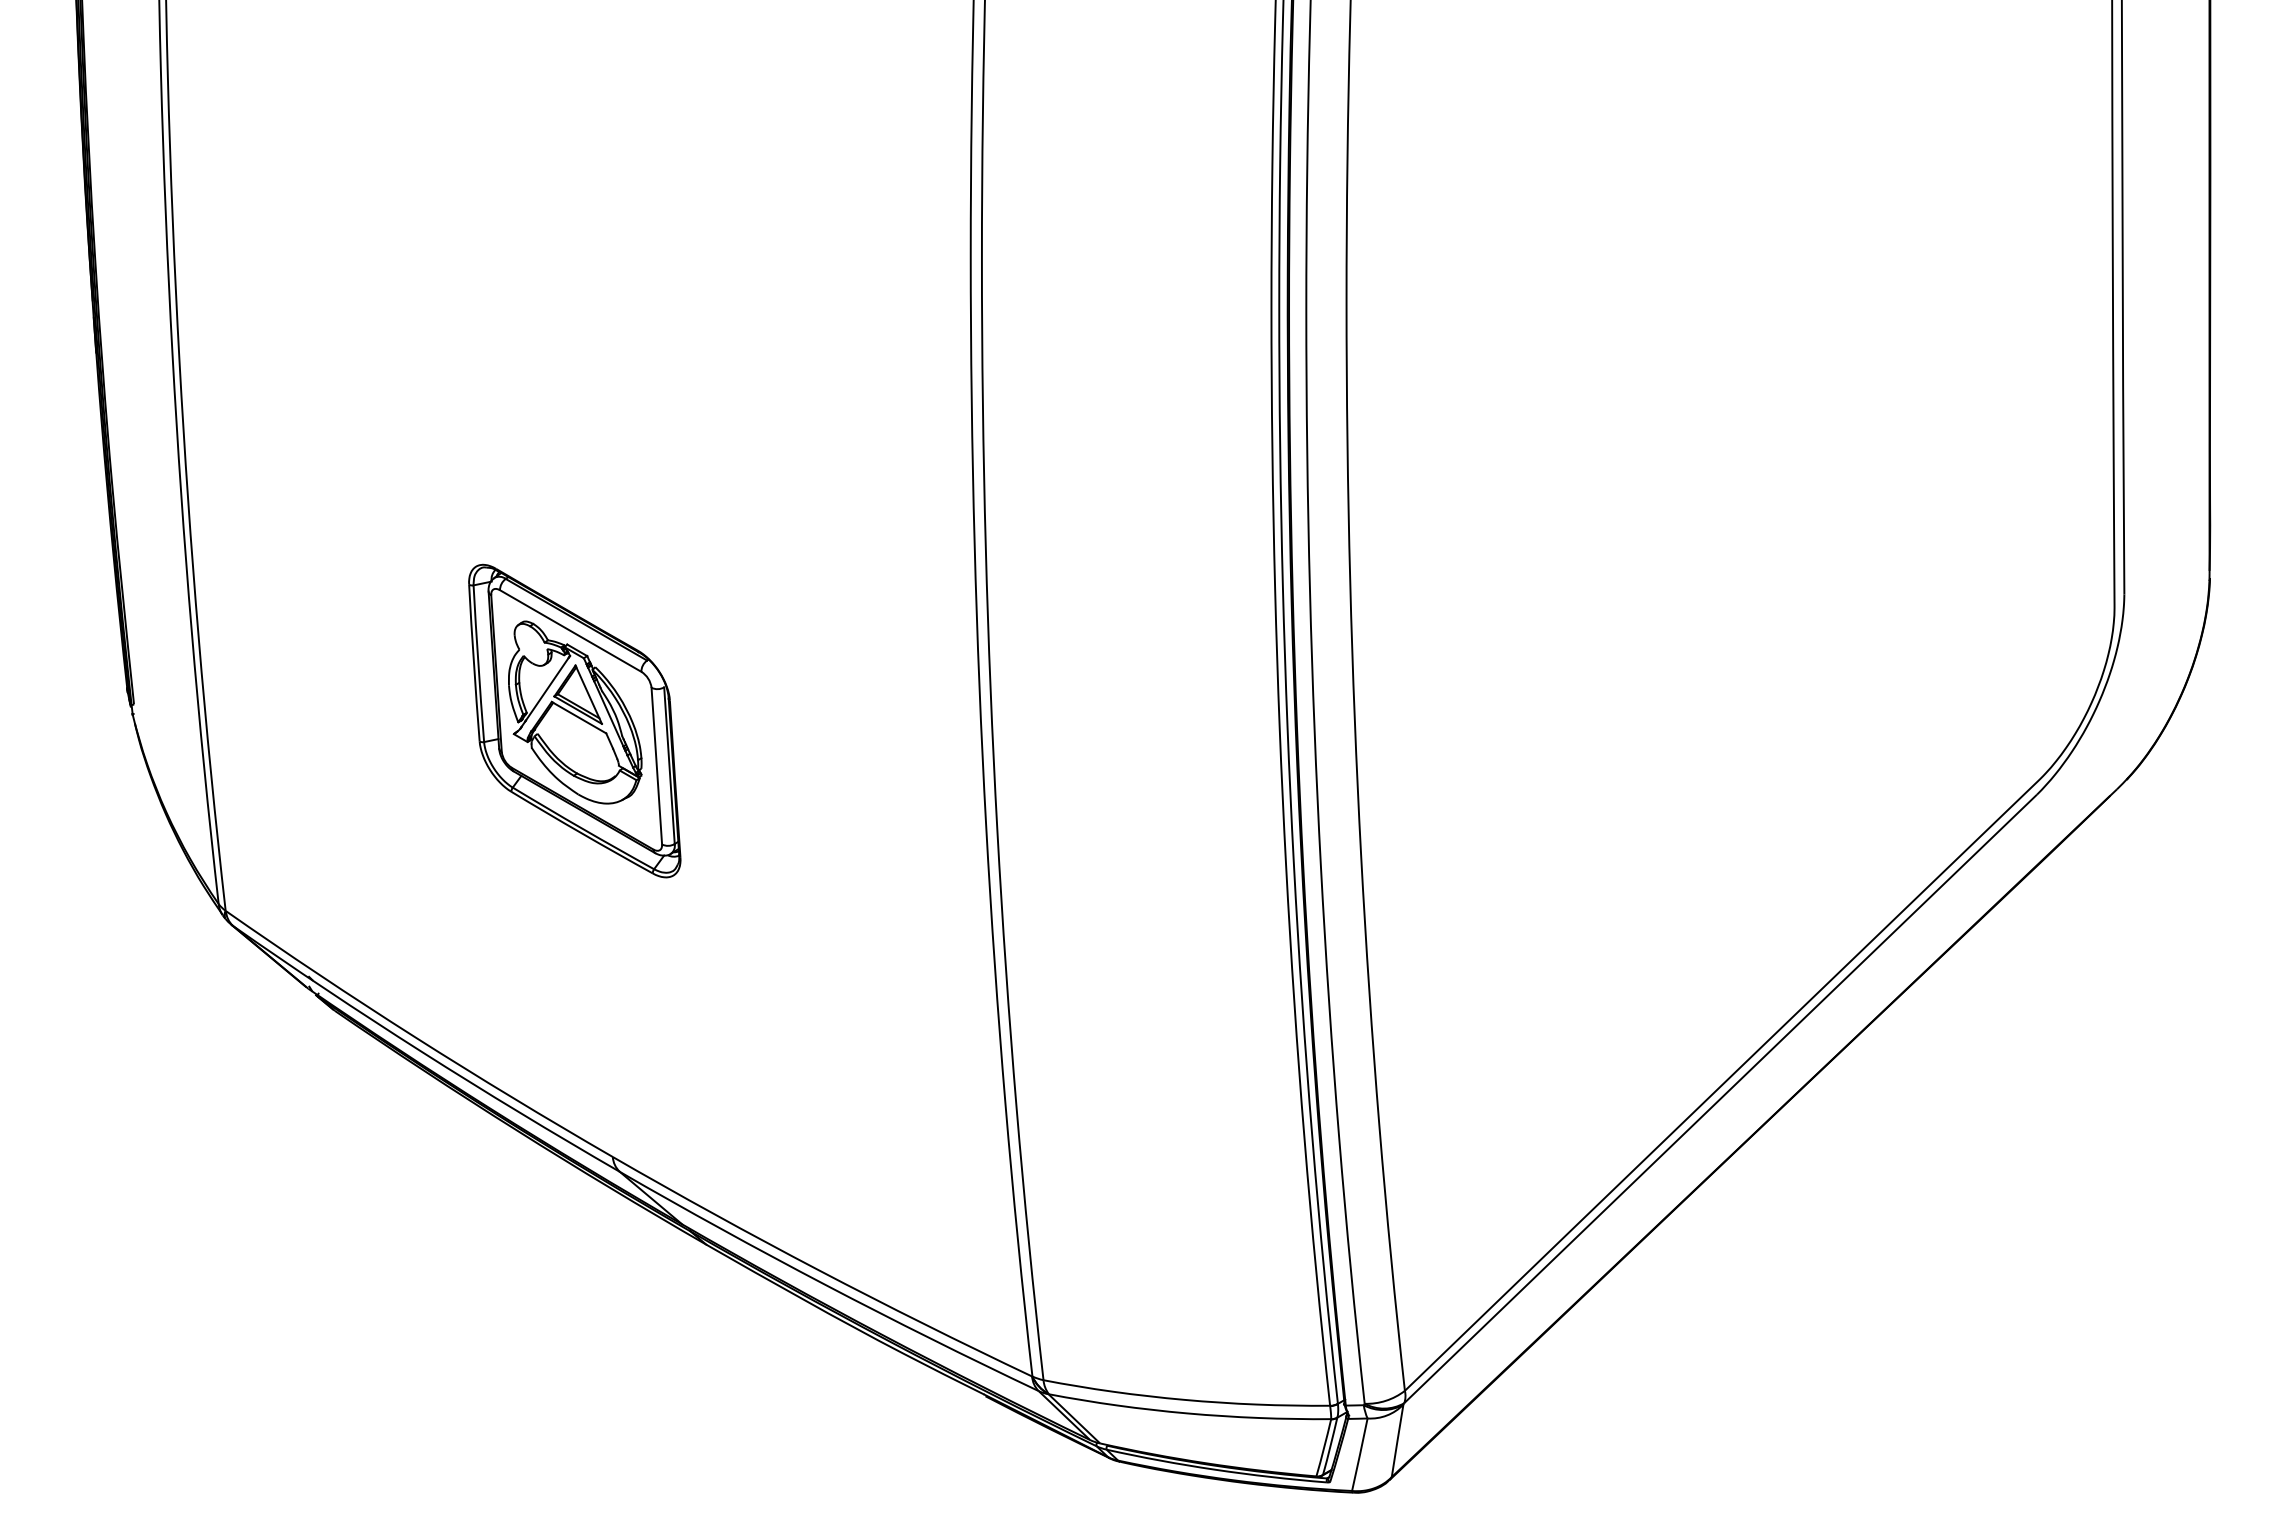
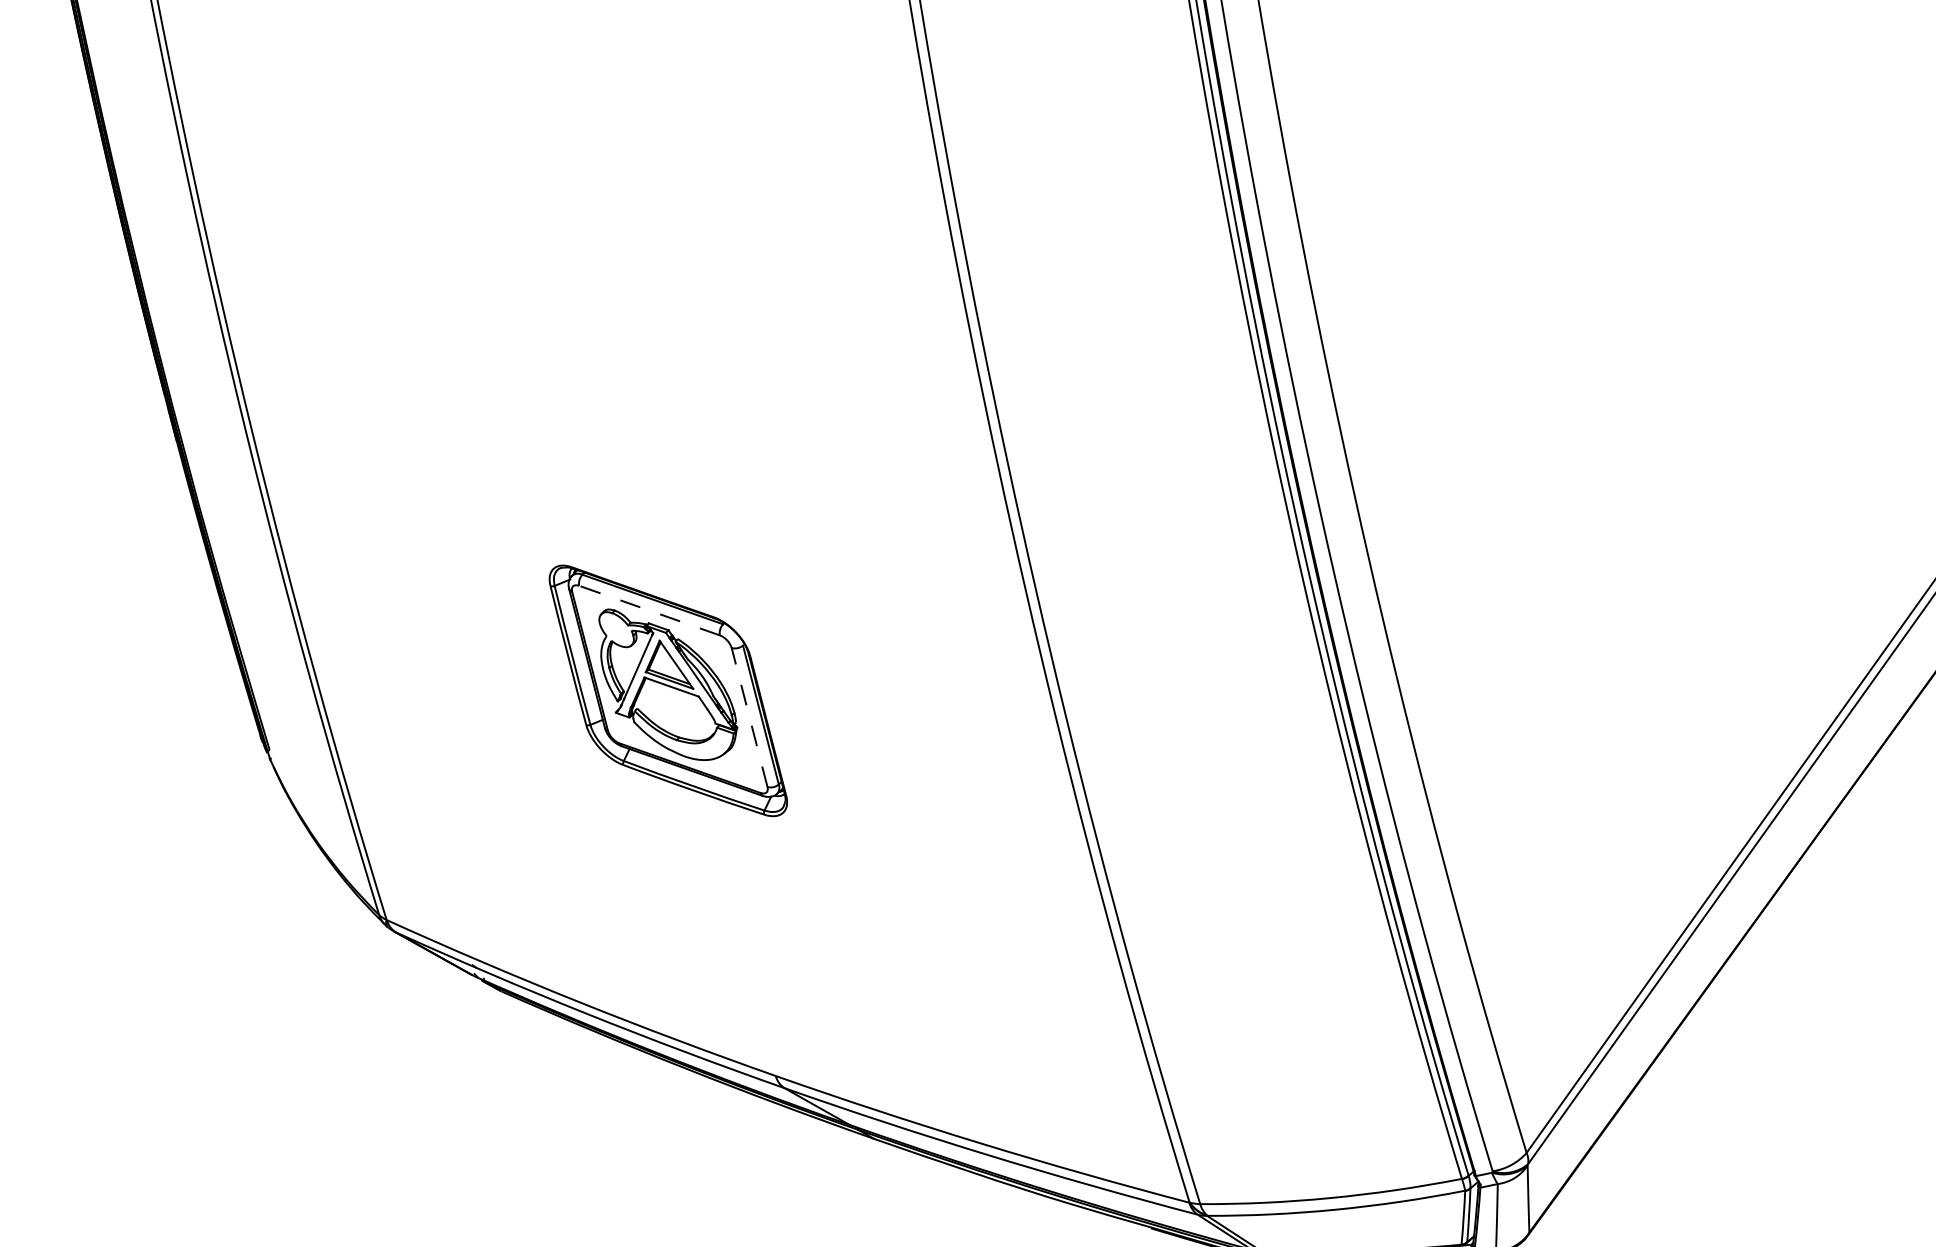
line: (570, 631) -> (649, 611), solid -> dashed
line: (656, 766) -> (749, 717), solid -> dashed

